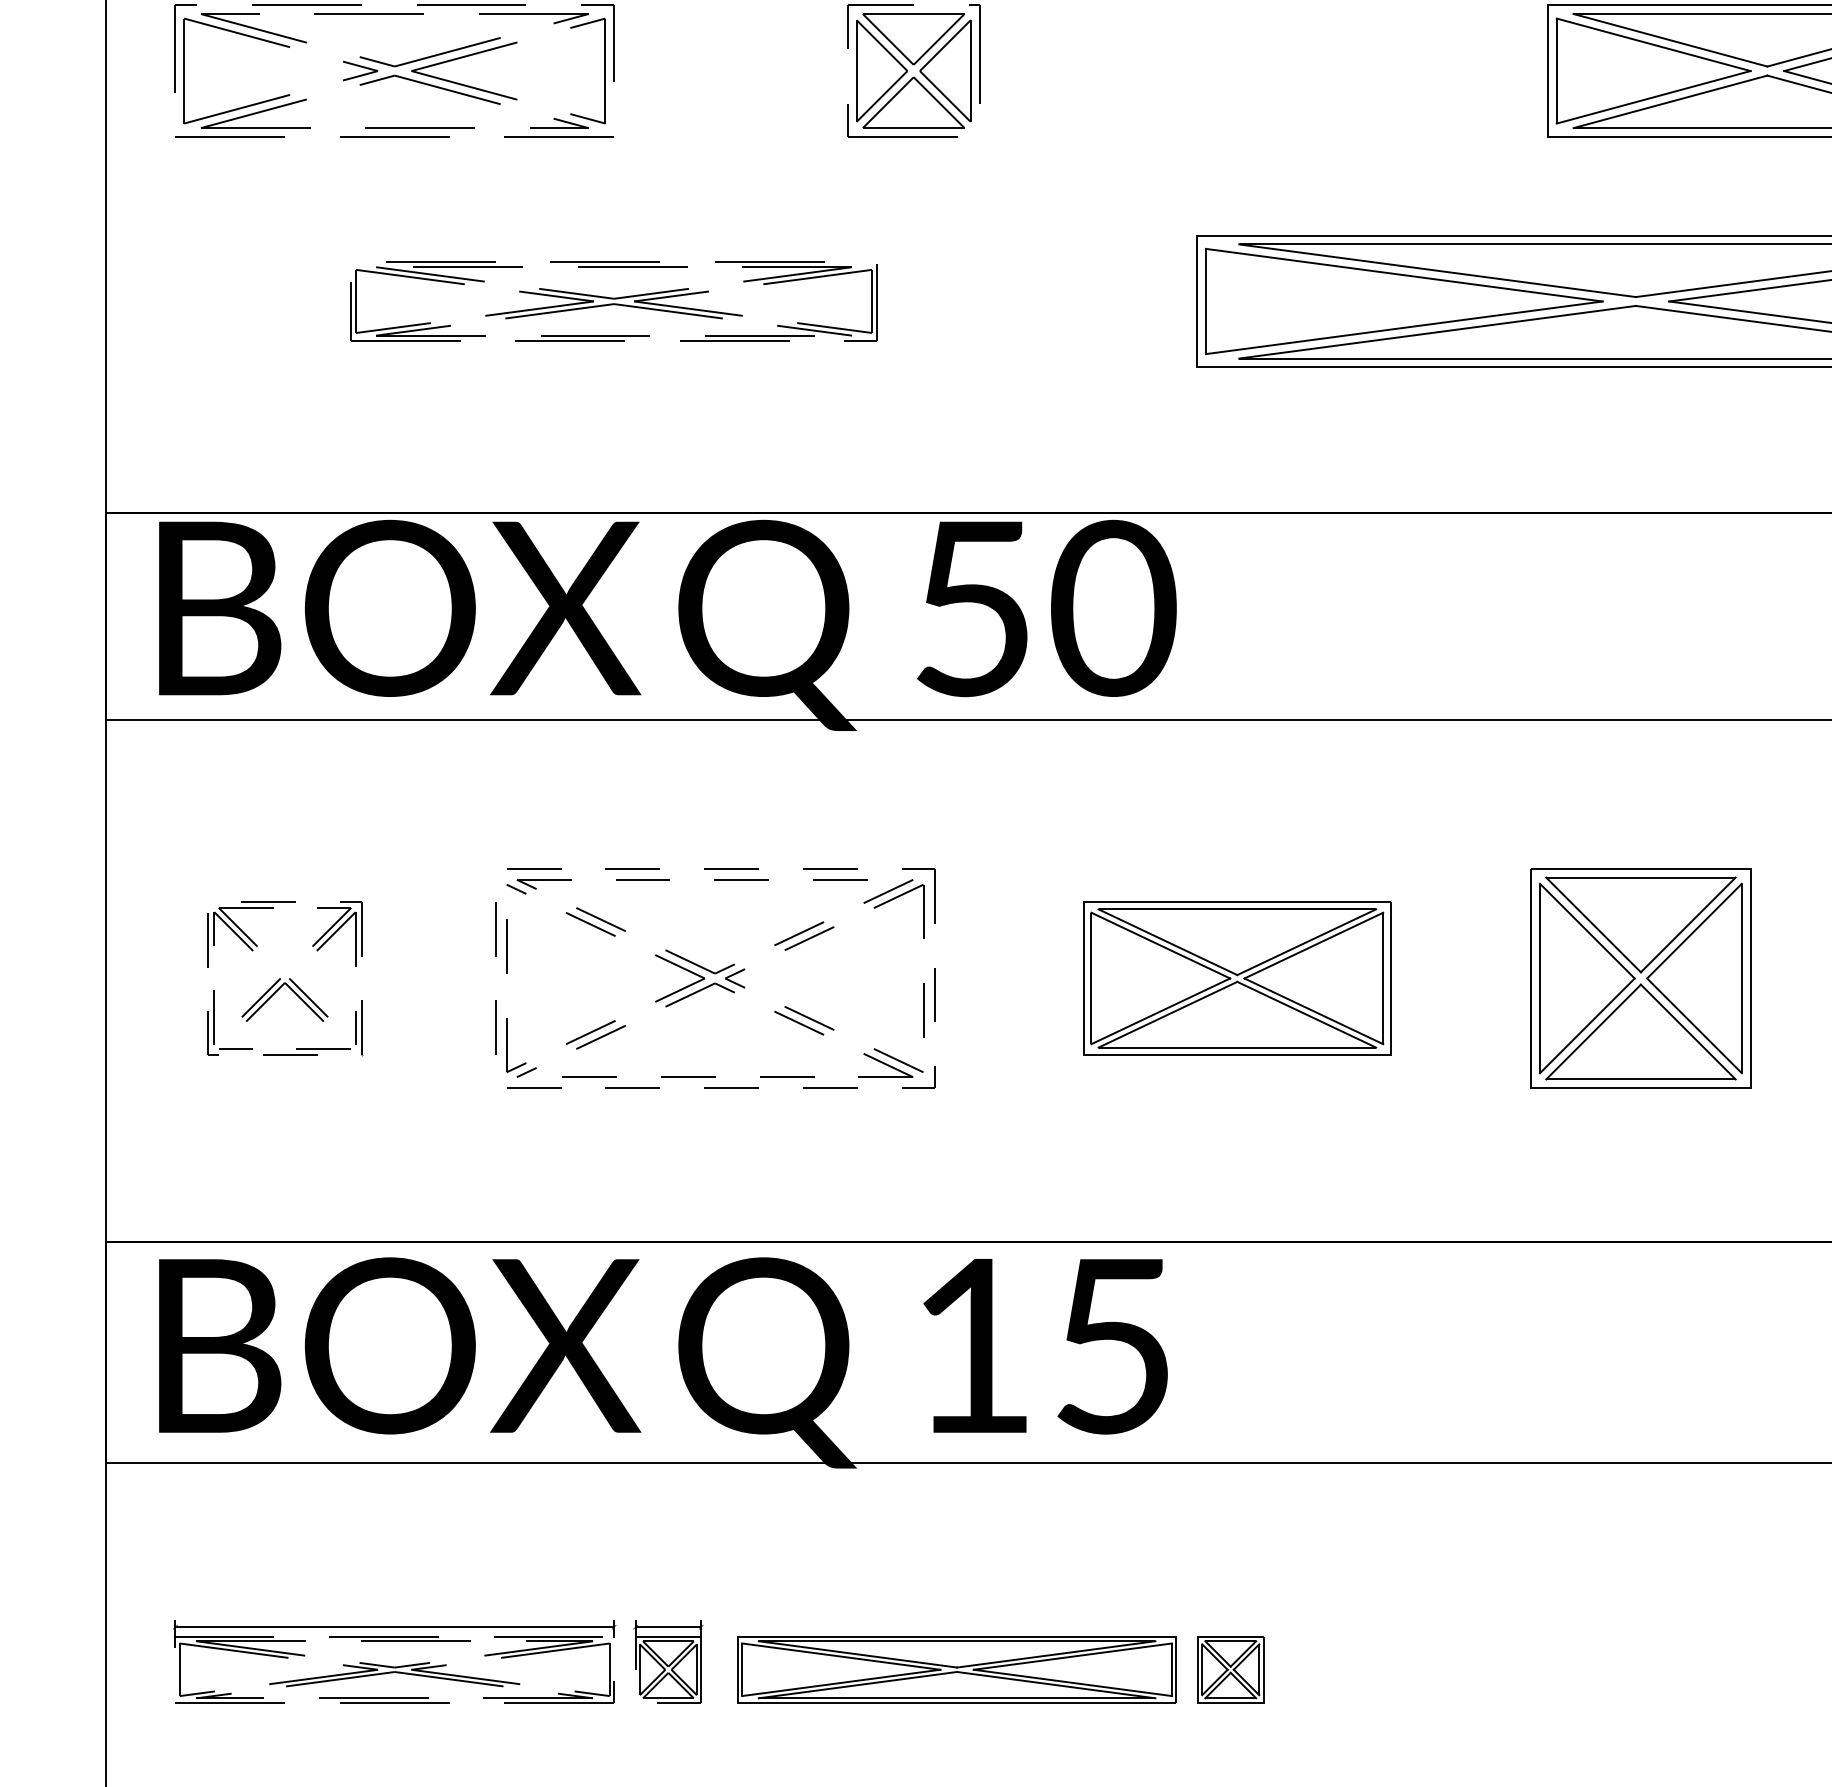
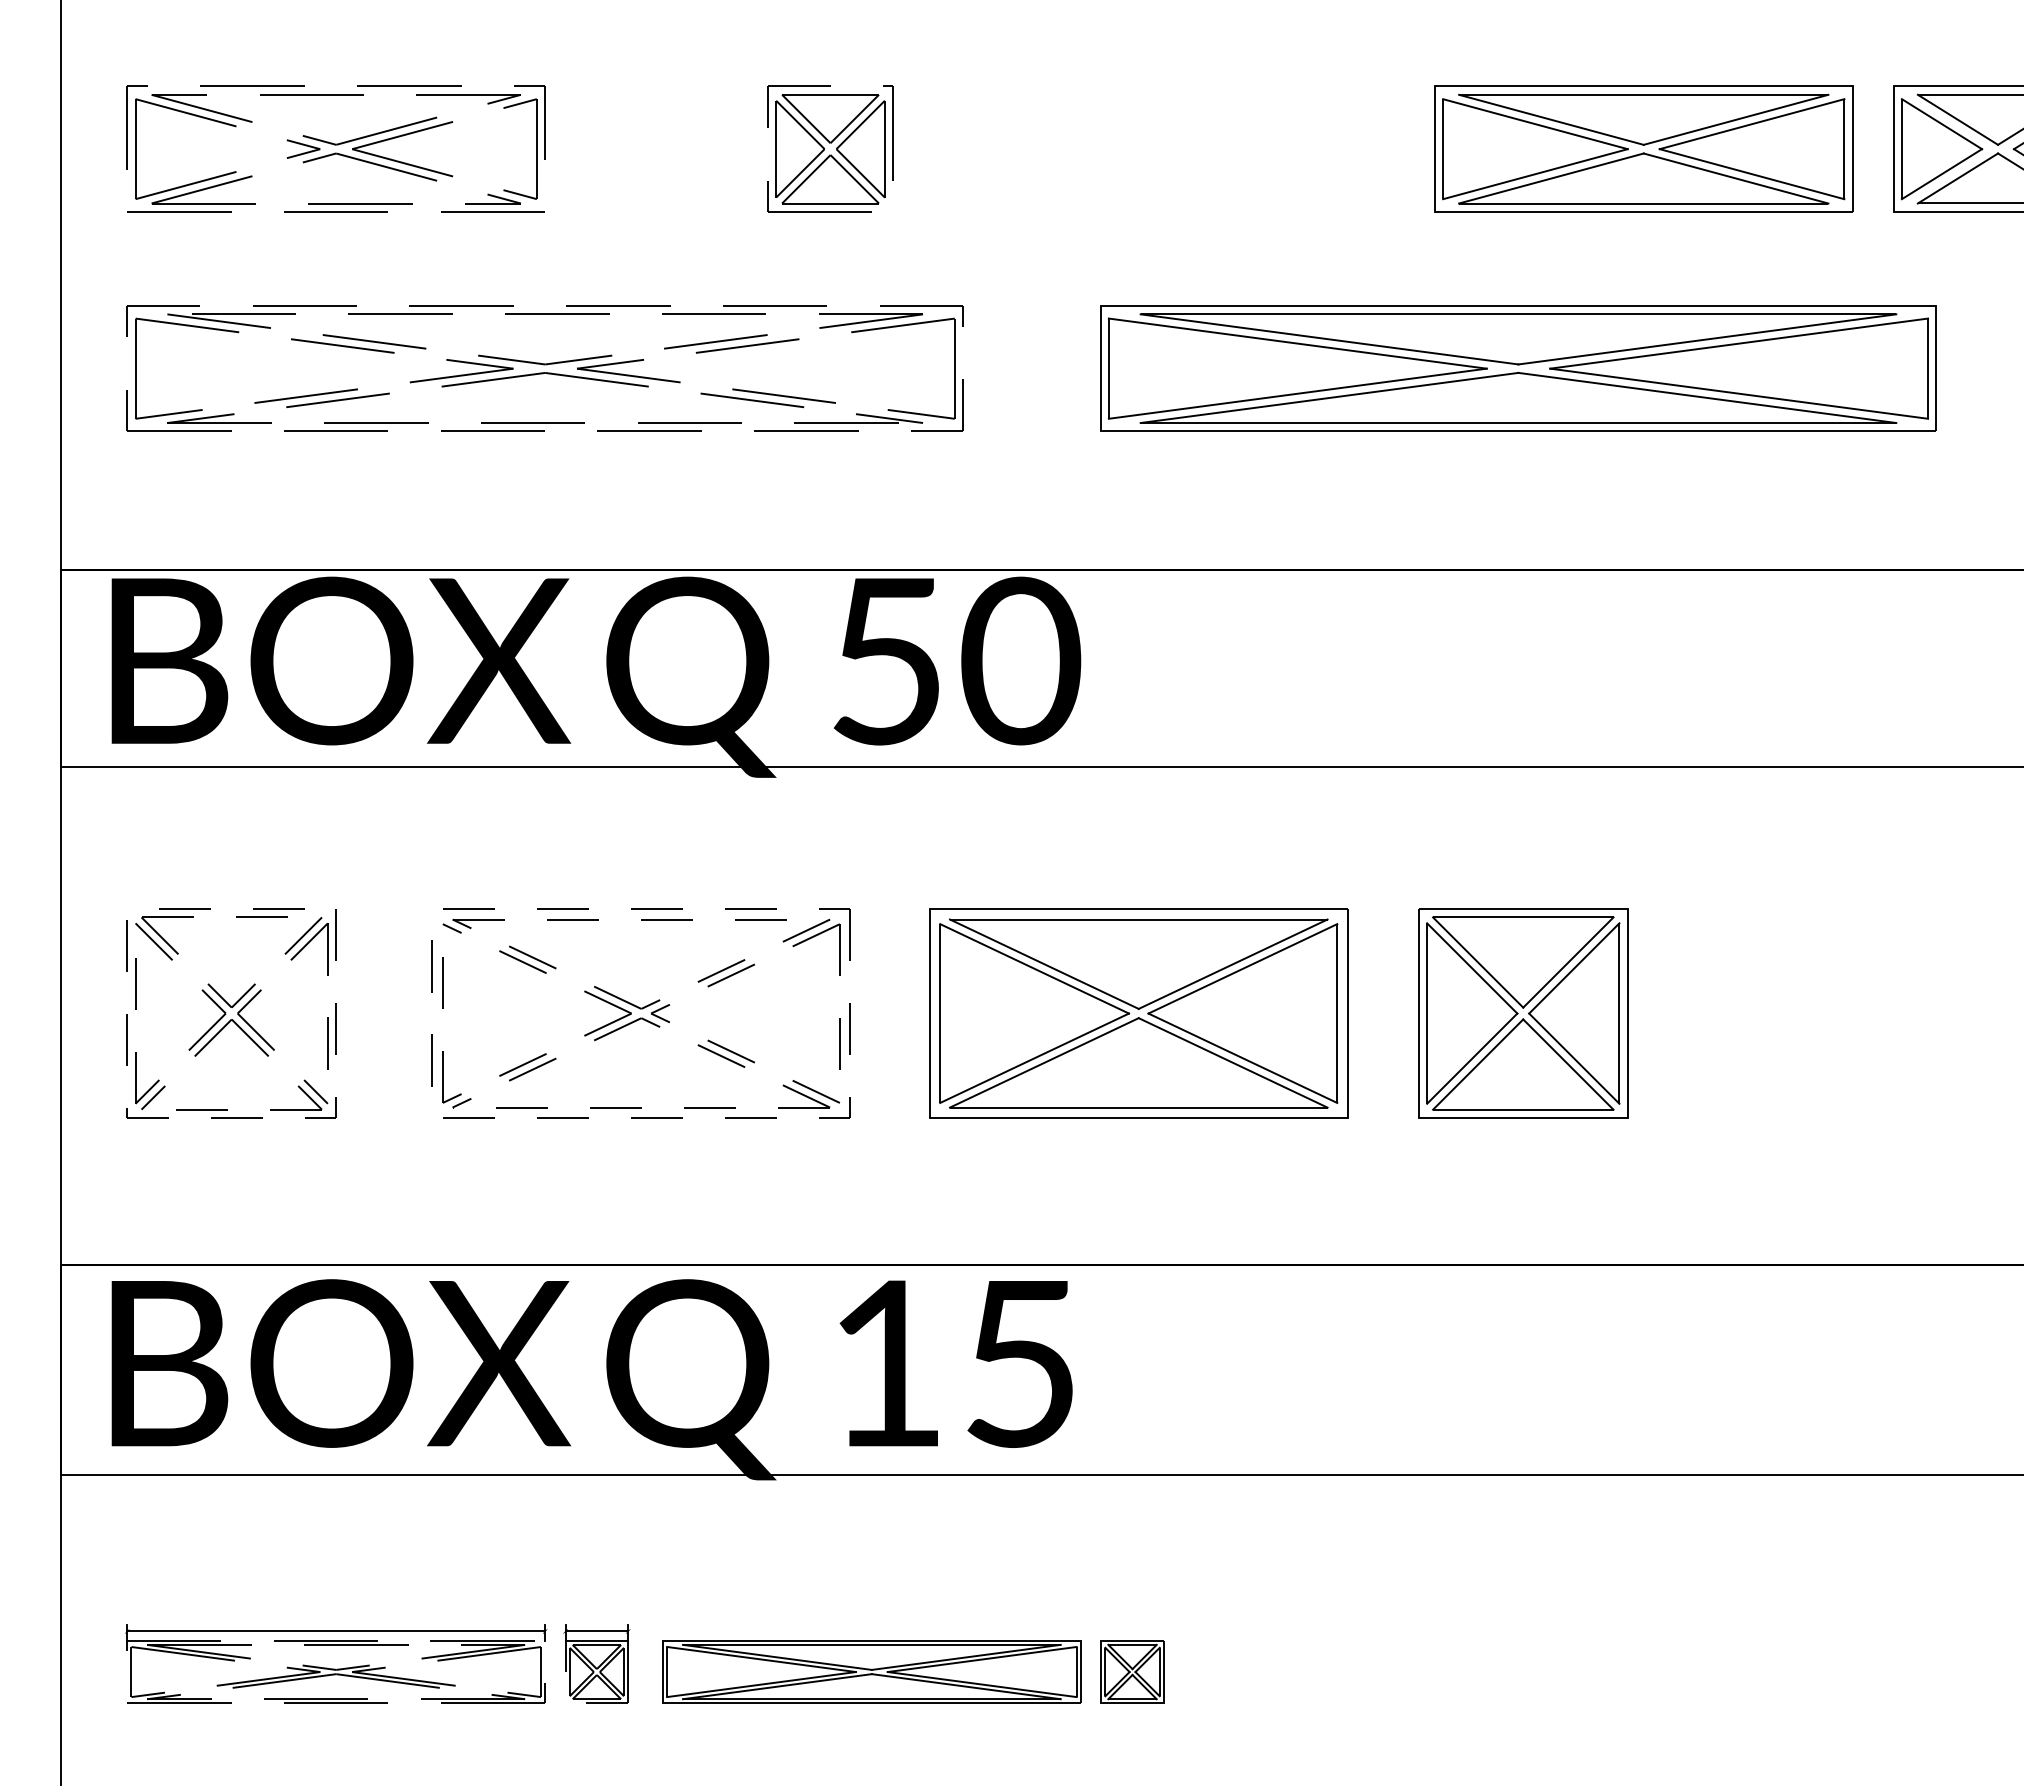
part: (613, 301) -> (544, 368), size x1.67
part: (284, 978) -> (231, 1013), size x1.43
part: (1236, 978) -> (1138, 1013), size x1.43

